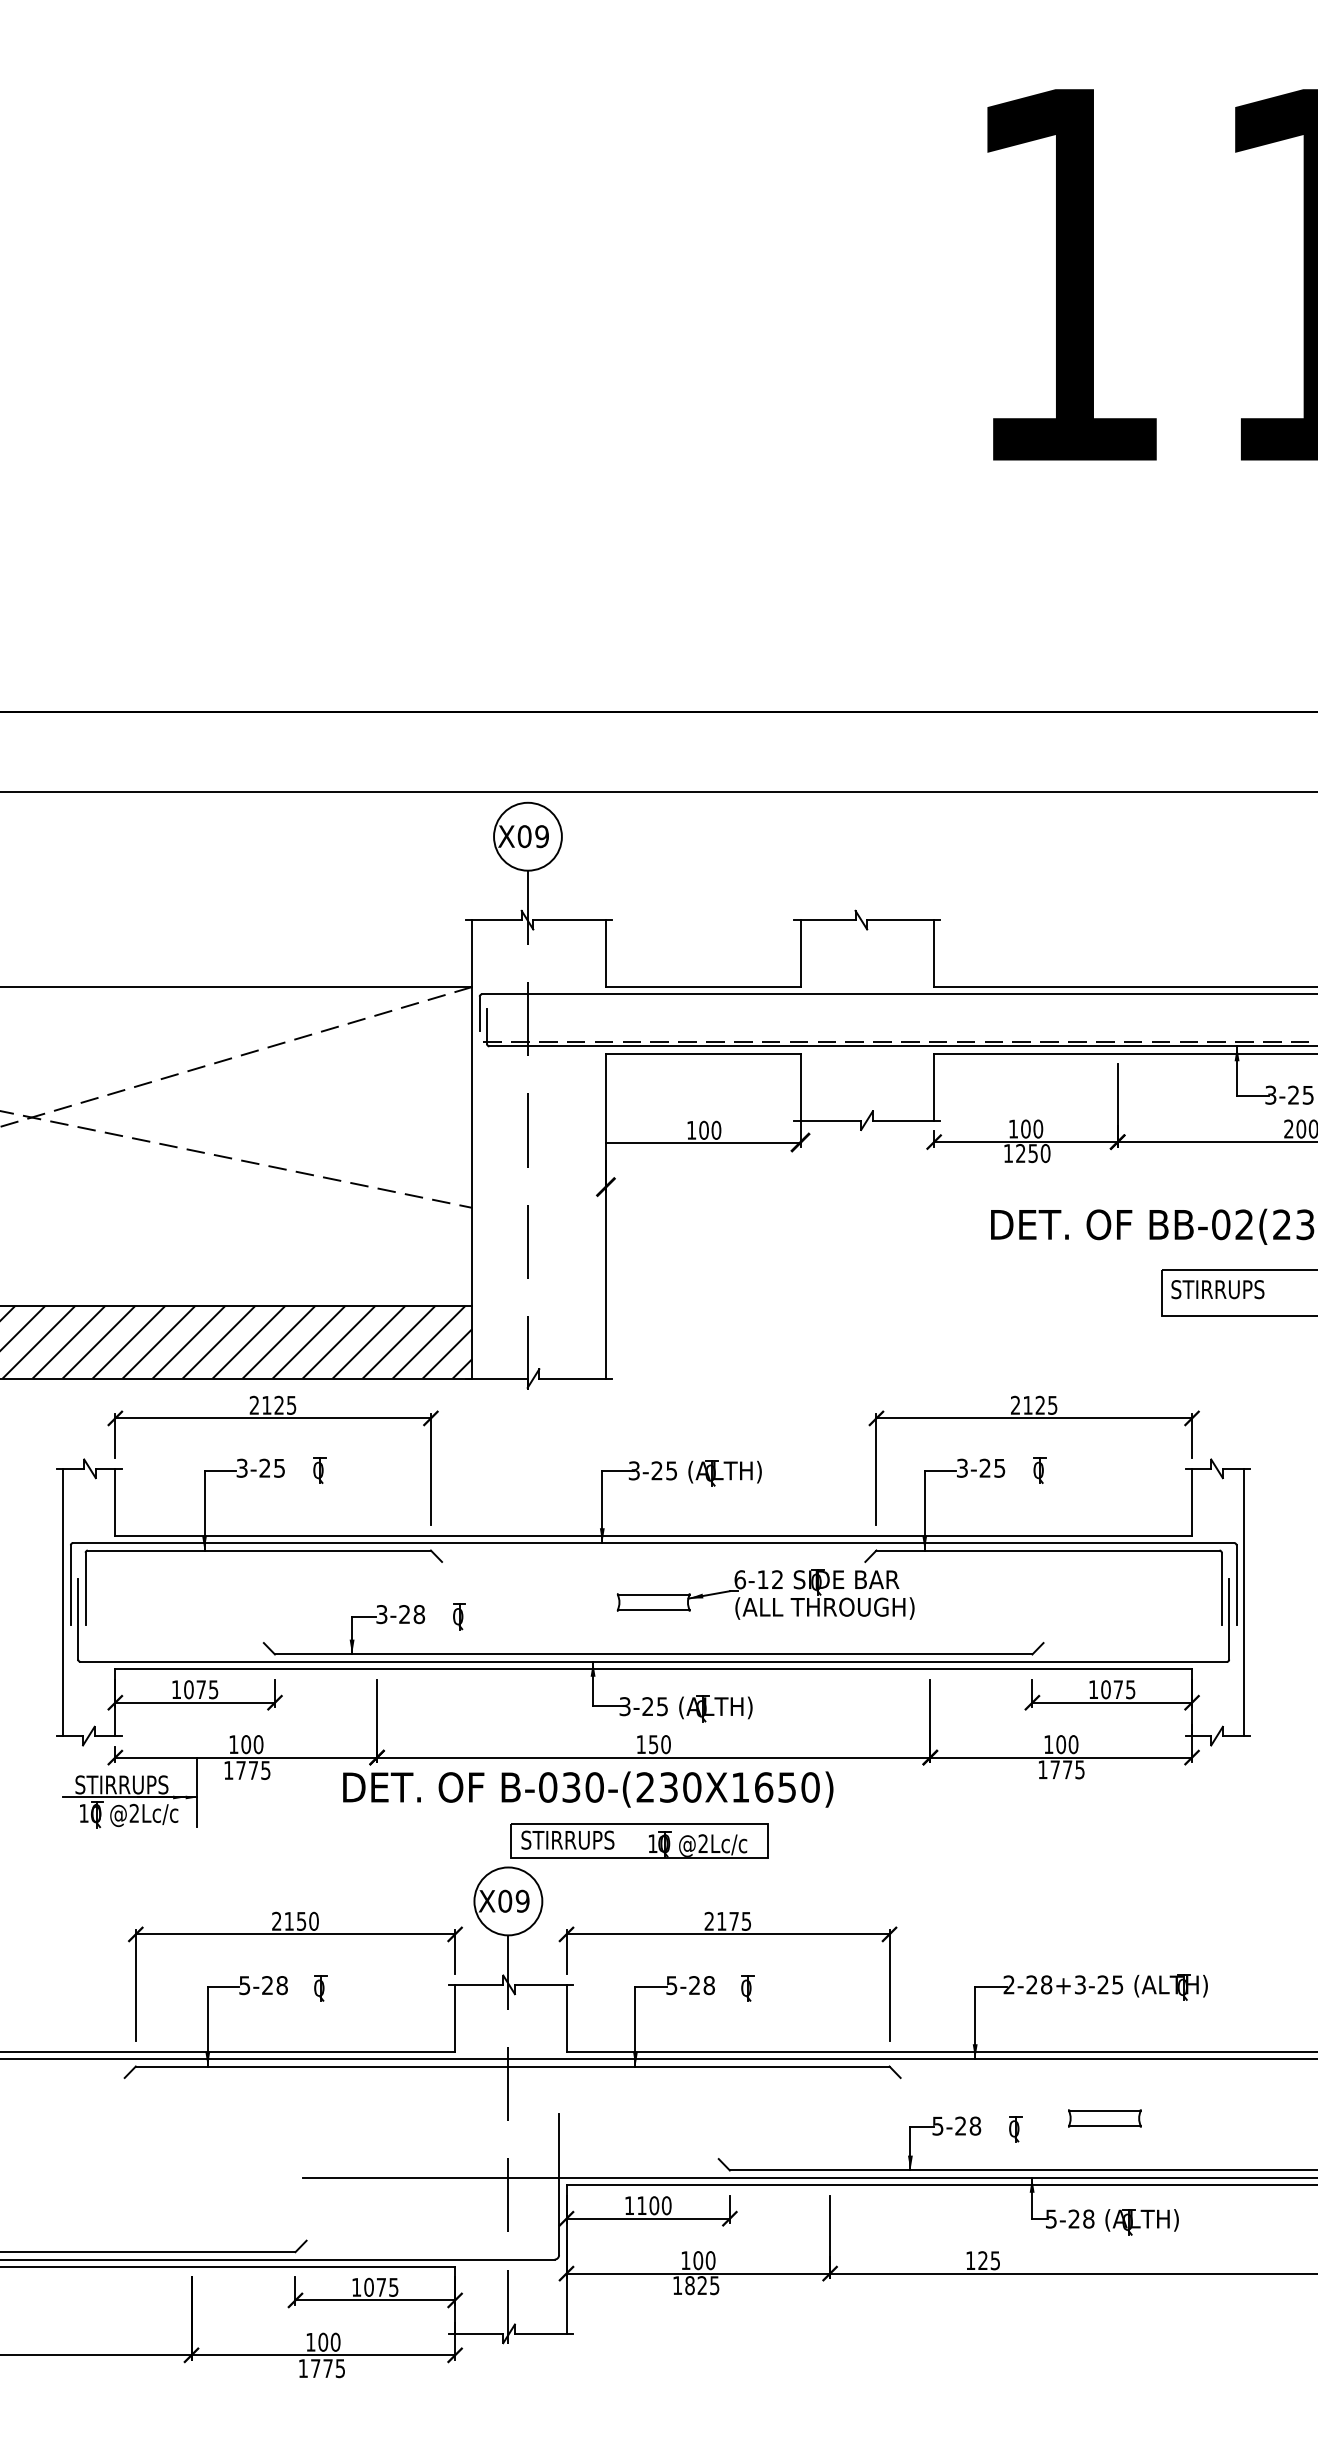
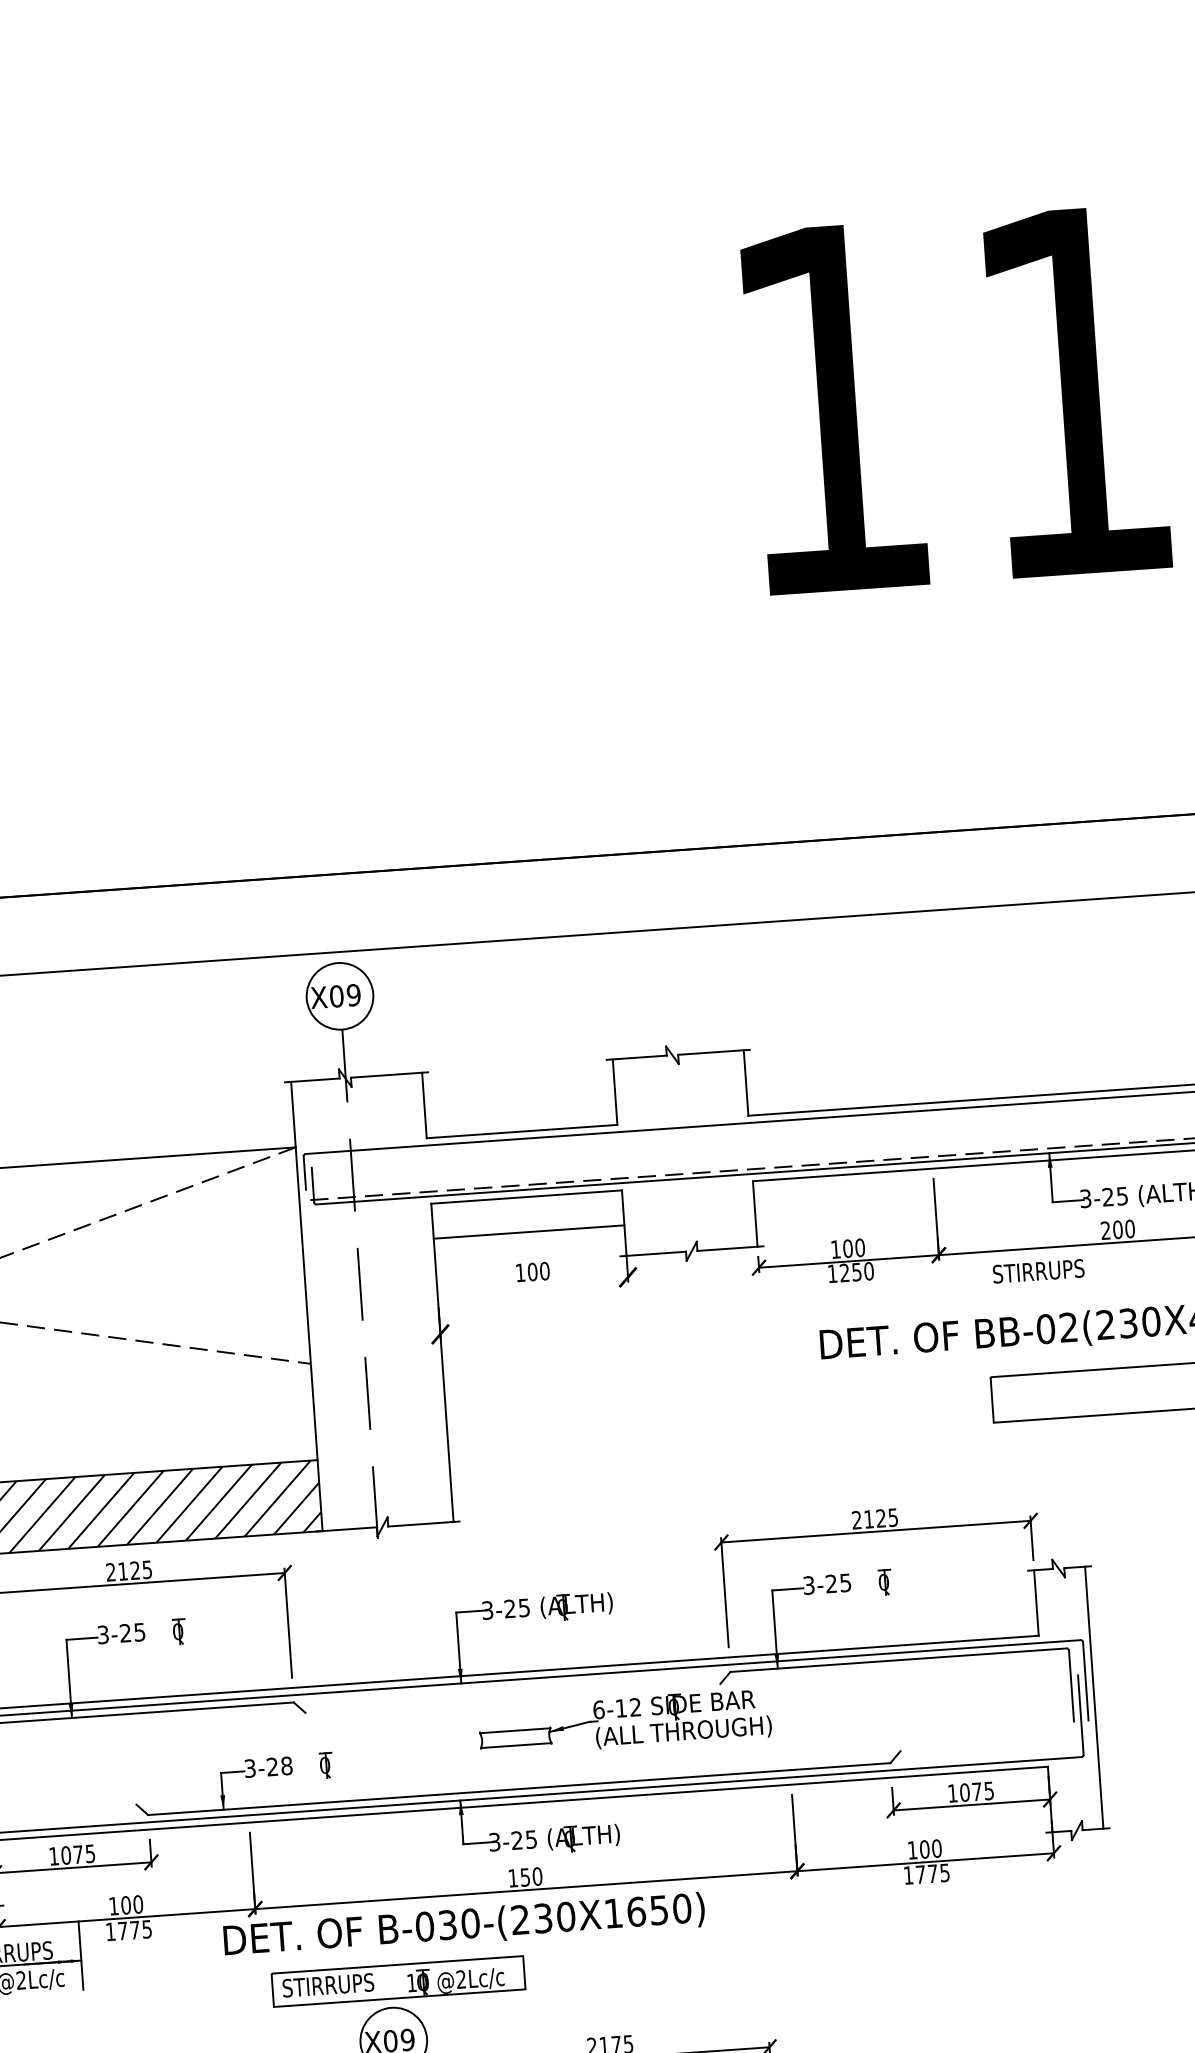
line: (702, 1142) -> (528, 1232), moved
text: (1217, 1289) -> (1038, 1271), moved
part: (639, 1840) -> (398, 1980), moved

